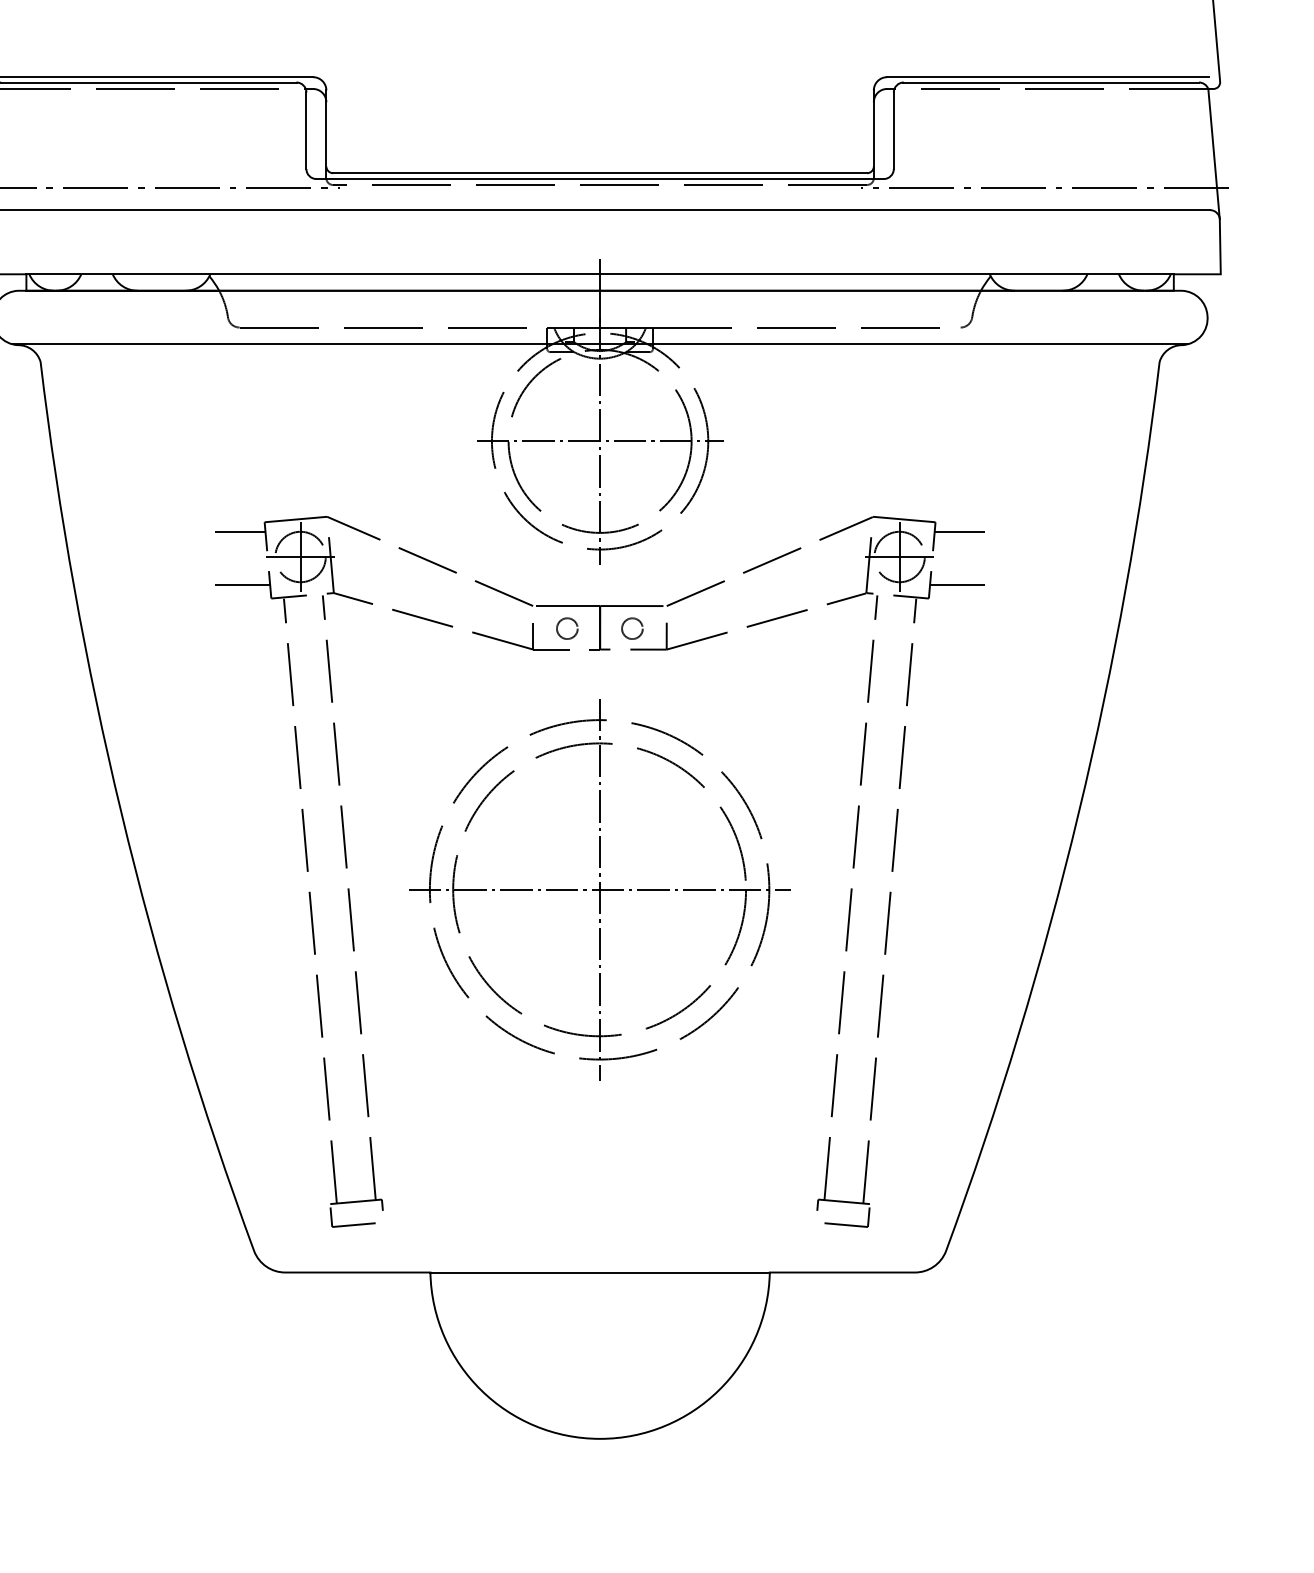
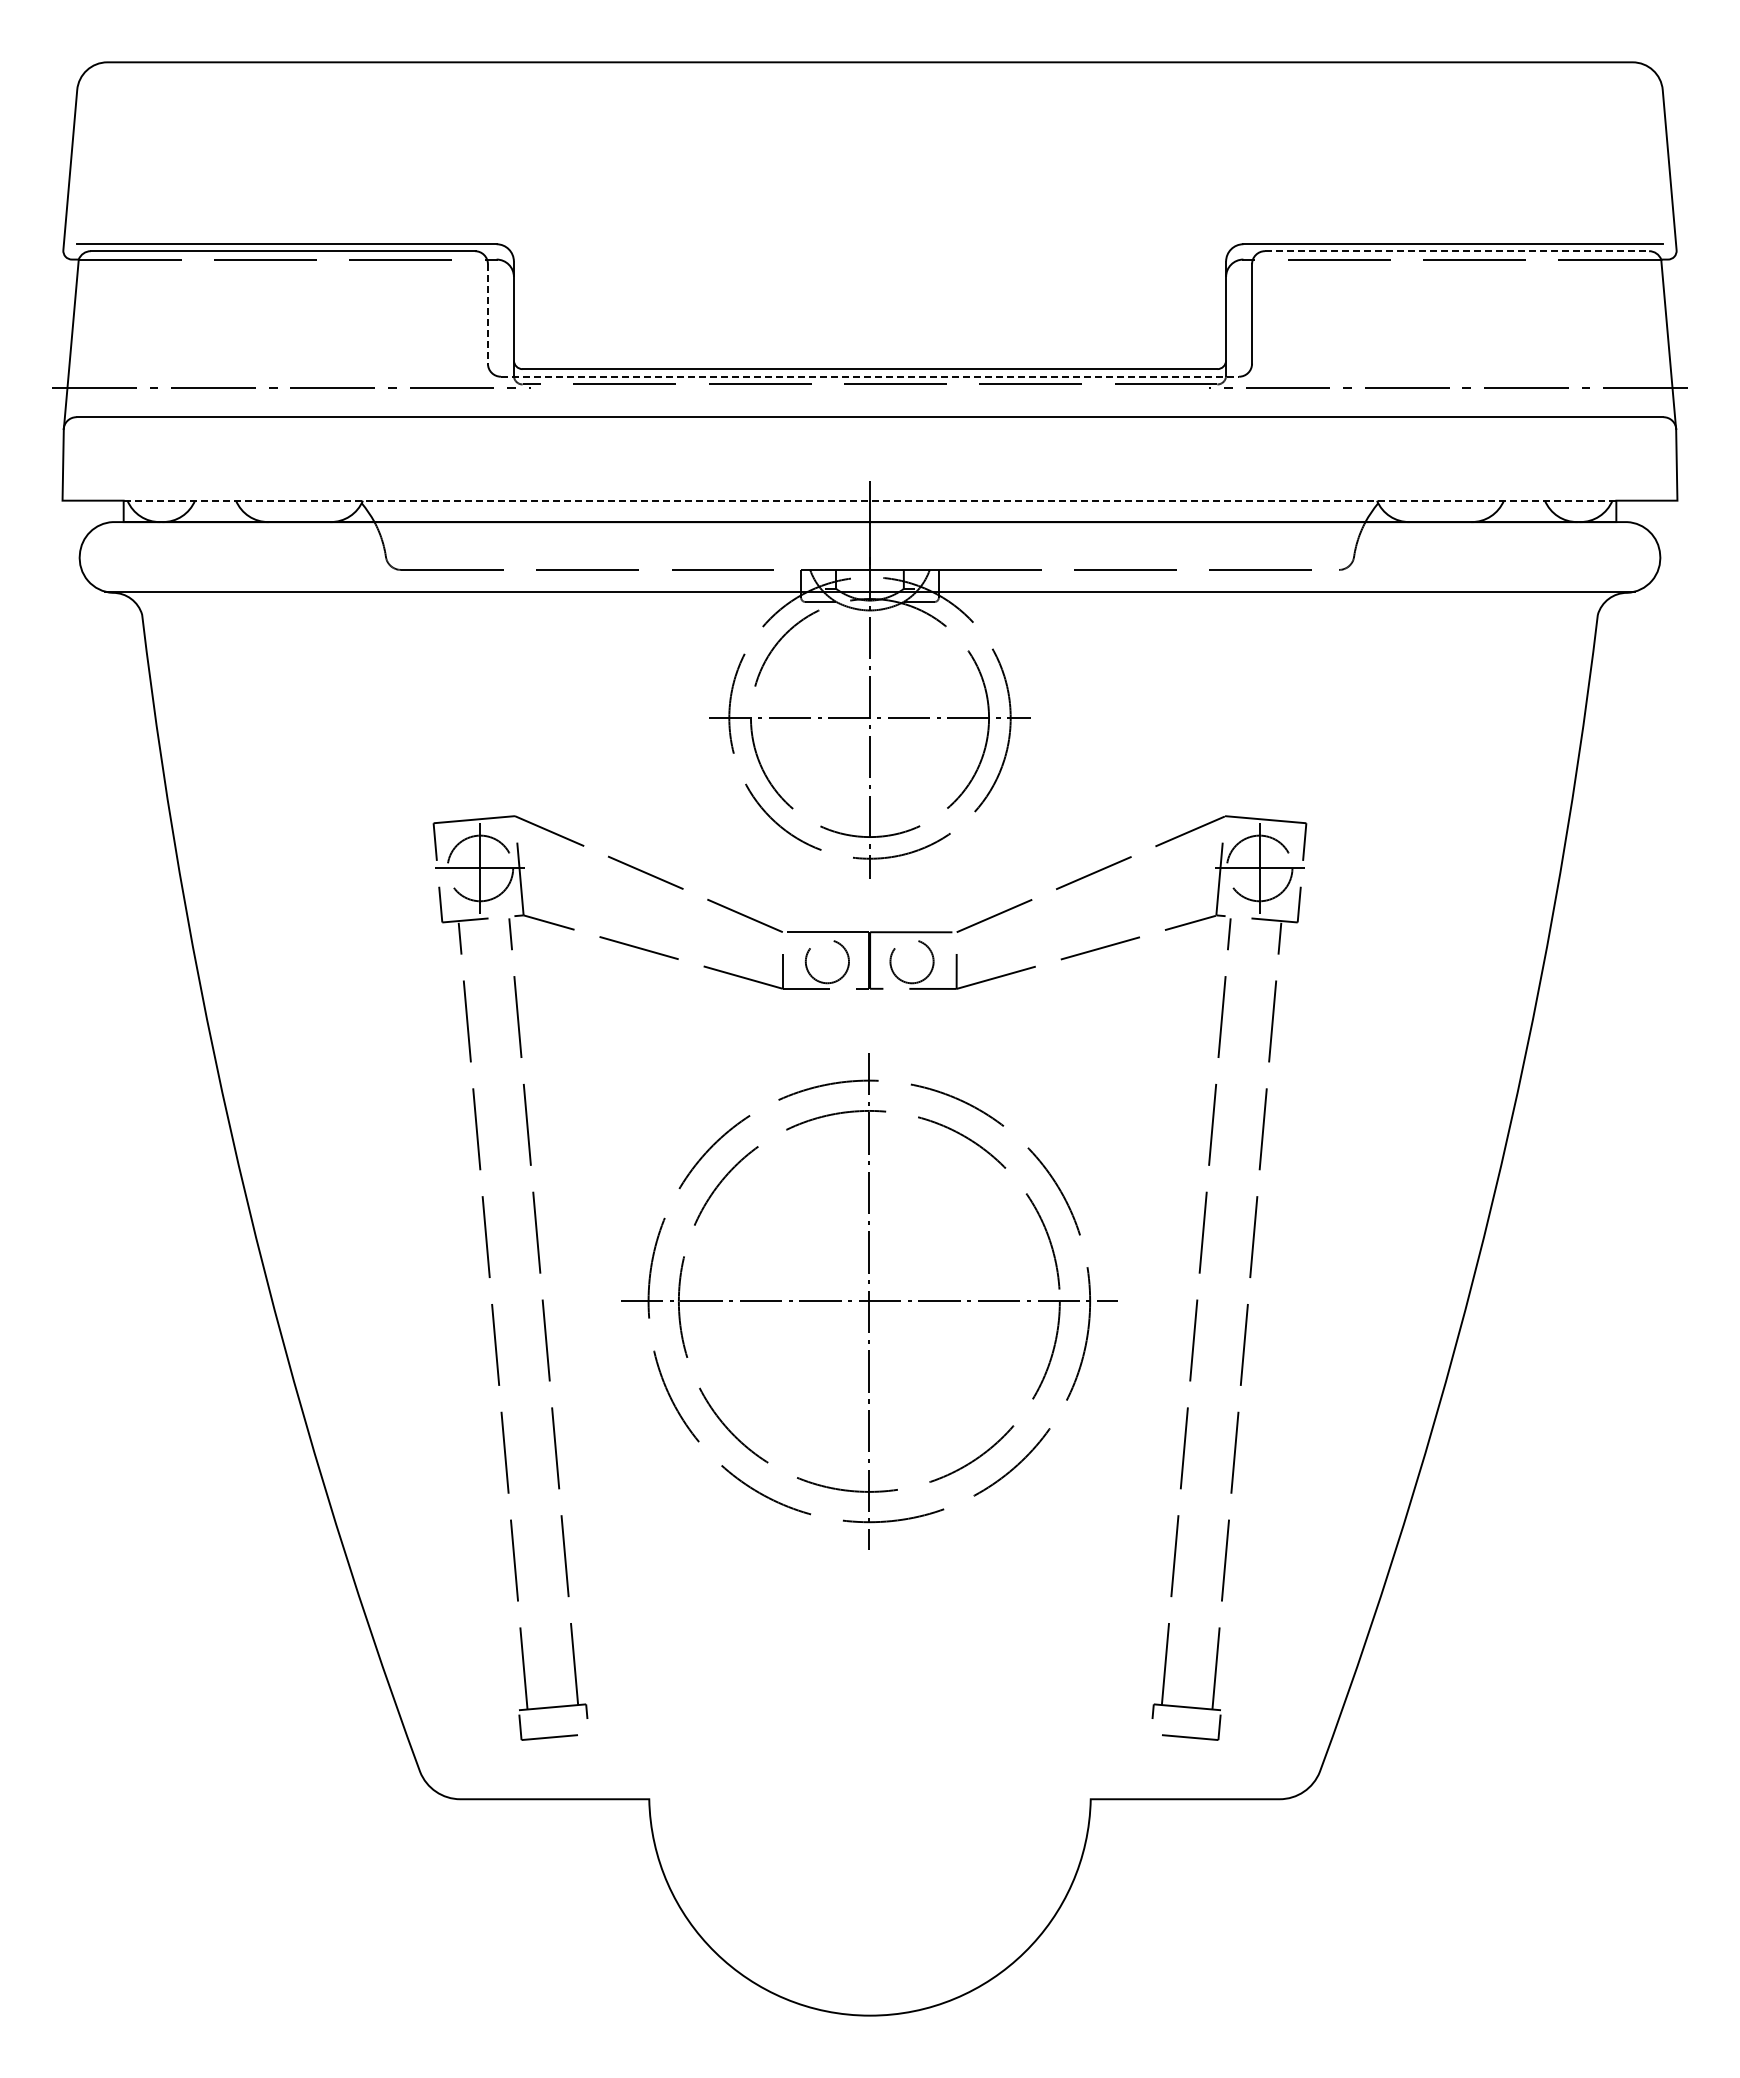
line: (1051, 82) -> (1457, 251), solid -> dashed
line: (306, 130) -> (487, 313), solid -> dashed
line: (600, 178) -> (870, 376), solid -> dashed
line: (600, 274) -> (870, 500), solid -> dashed
line: (239, 531) -> (401, 835), removed
line: (960, 531) -> (1338, 835), removed
line: (242, 585) -> (404, 905), removed
line: (957, 585) -> (1335, 905), removed
circle: (566, 628) -> (826, 961), size x1.6
circle: (632, 628) -> (911, 961), size x1.6
line: (599, 1272) -> (869, 1799), removed

